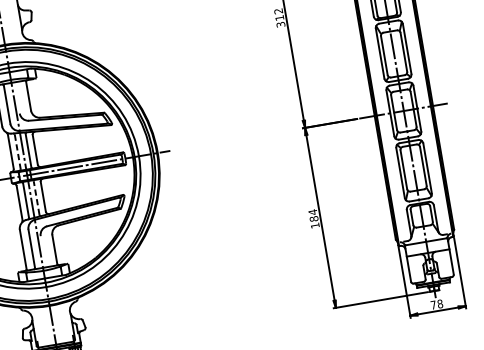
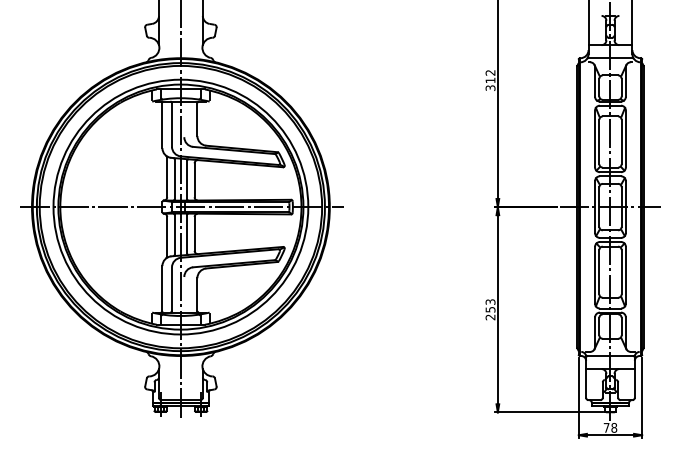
line: (17, 152) -> (174, 179), dashed -> solid
line: (36, 197) -> (187, 233), dashed -> solid
text: (314, 218) -> (490, 309), 184 -> 253

